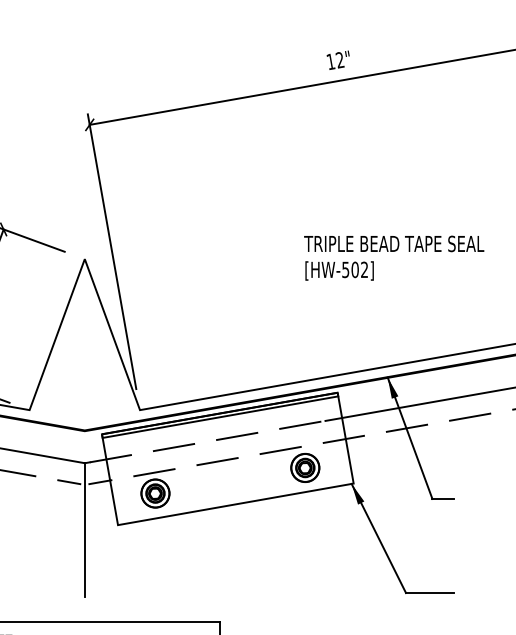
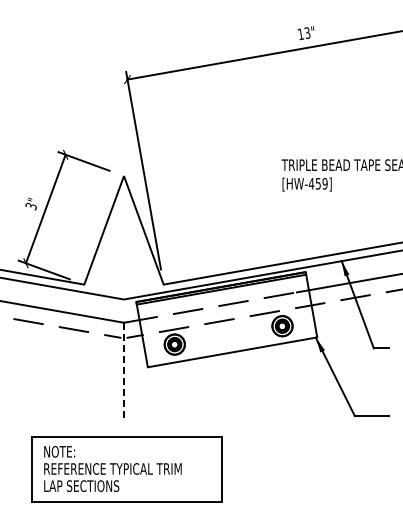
text: (340, 60) -> (307, 33), 12" -> 13"
text: (354, 269) -> (317, 183), [HW-502] -> [HW-459]
line: (85, 530) -> (124, 371), solid -> dashed

